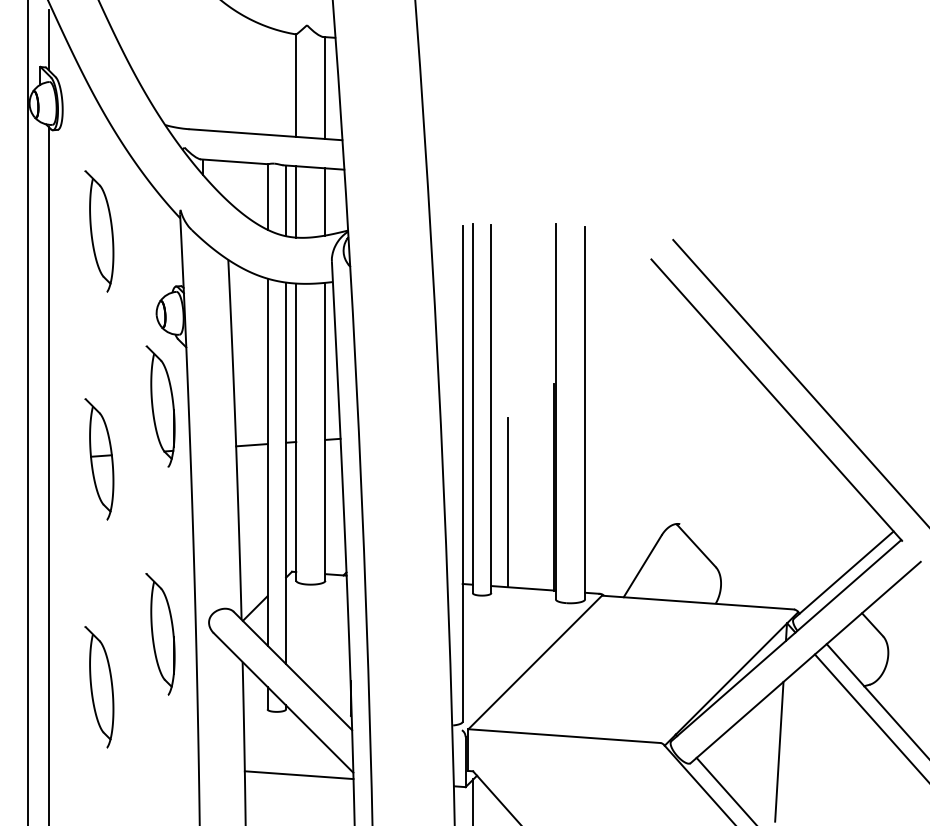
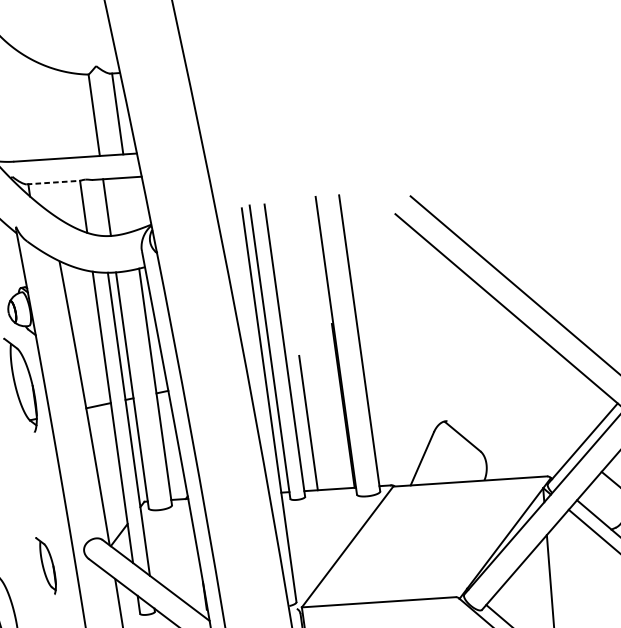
line: (234, 161) -> (53, 182), solid -> dashed
line: (286, 200) -> (99, 207), removed
line: (325, 201) -> (130, 204), removed
part: (160, 634) -> (46, 566), size x0.6

